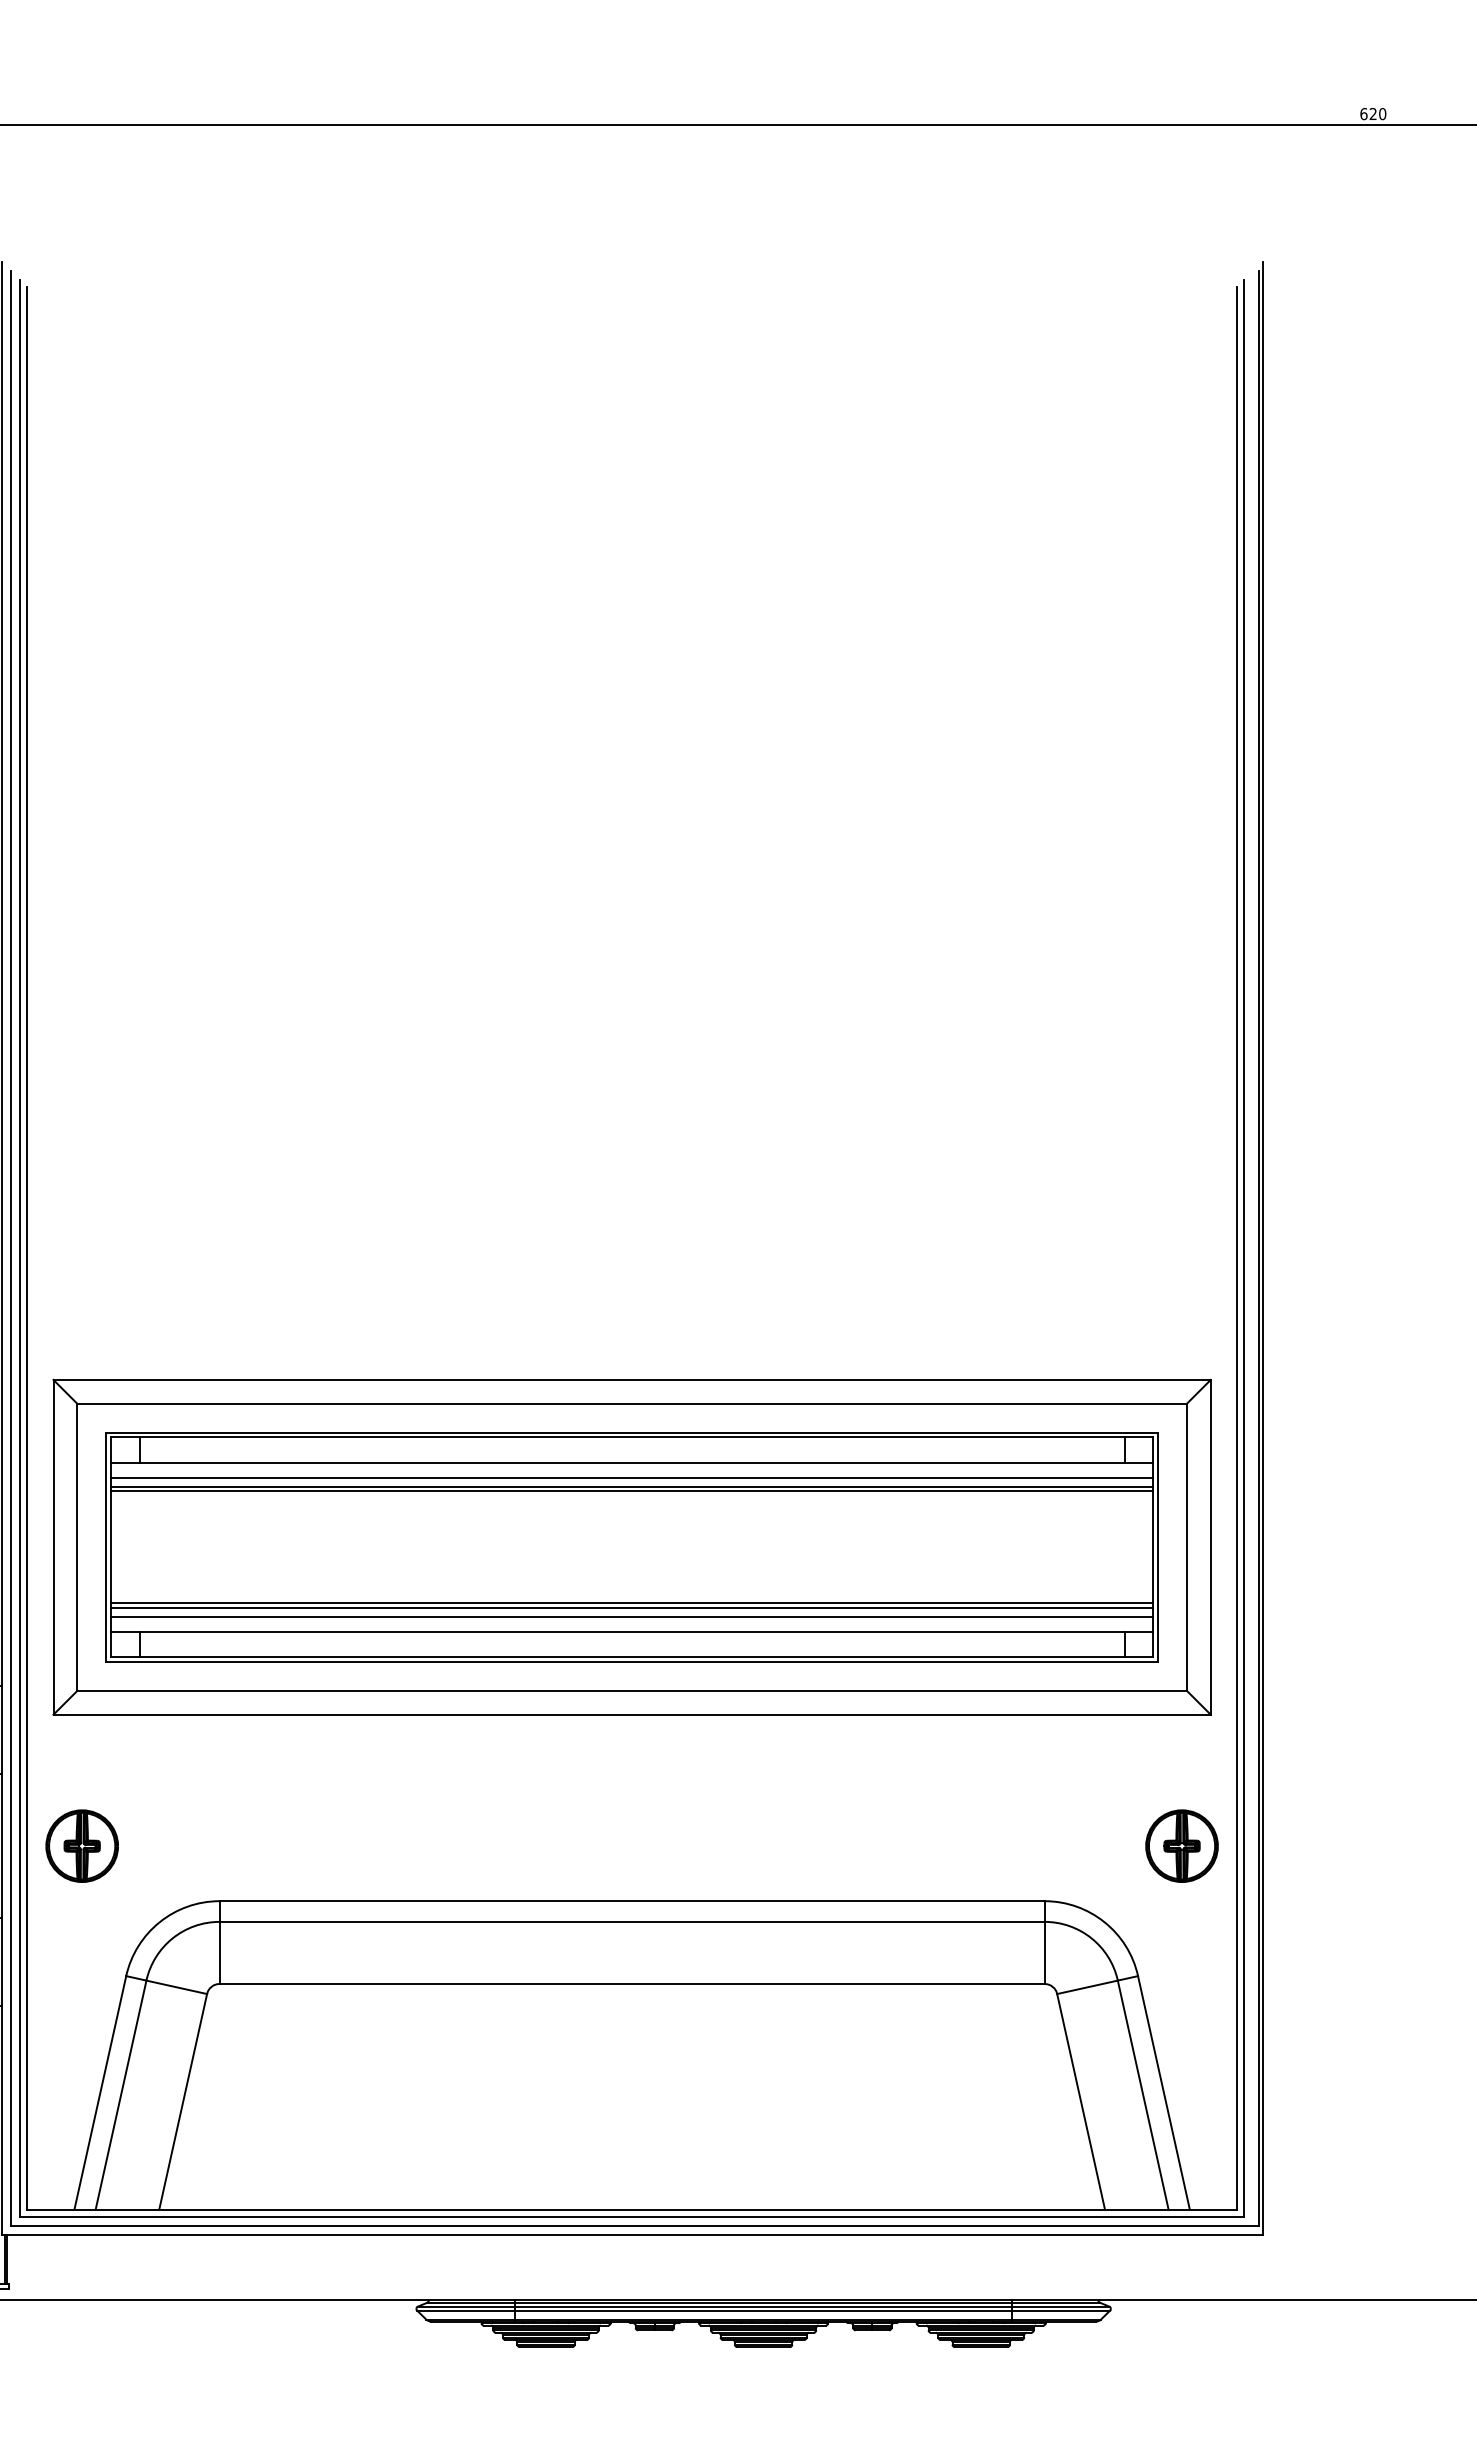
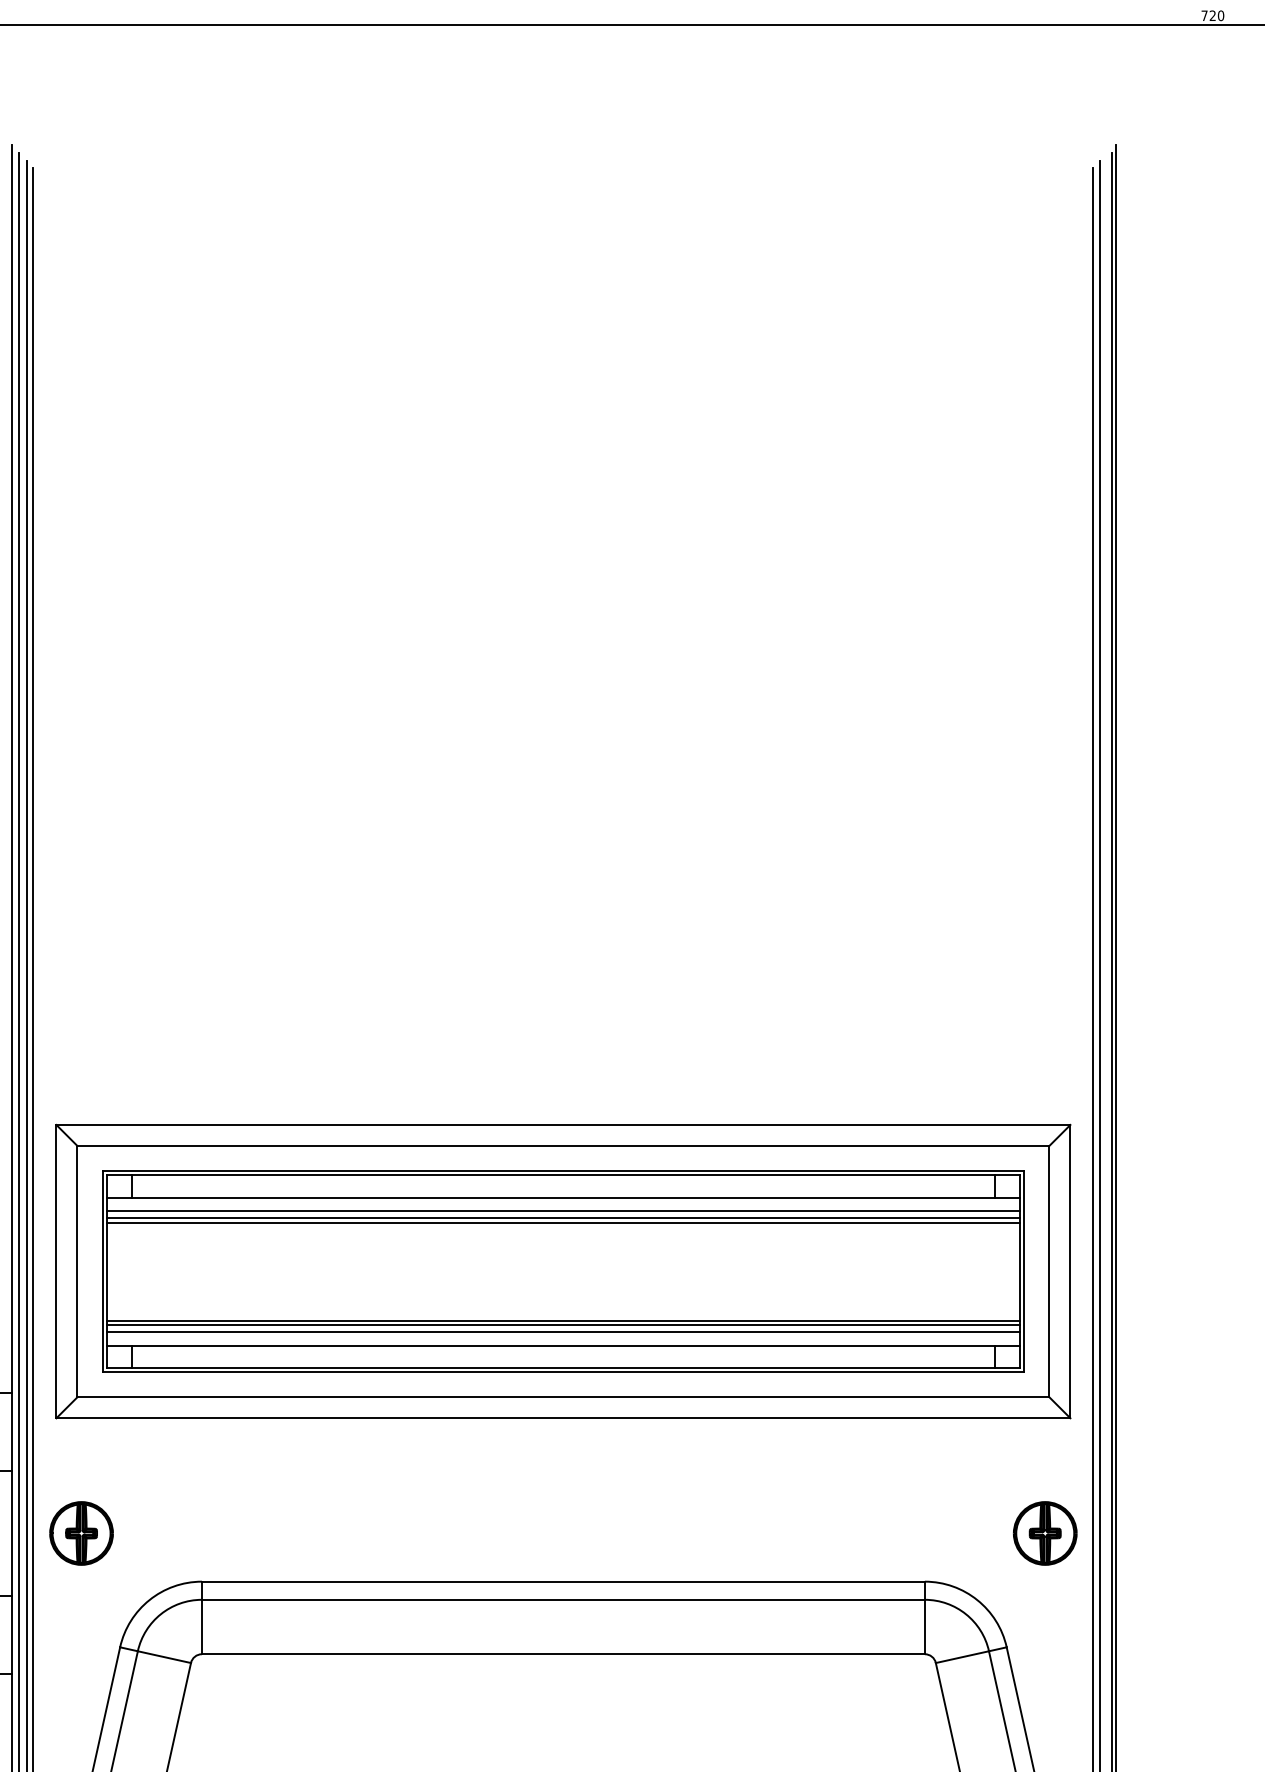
text: (1363, 114) -> (1204, 16), 620 -> 720

